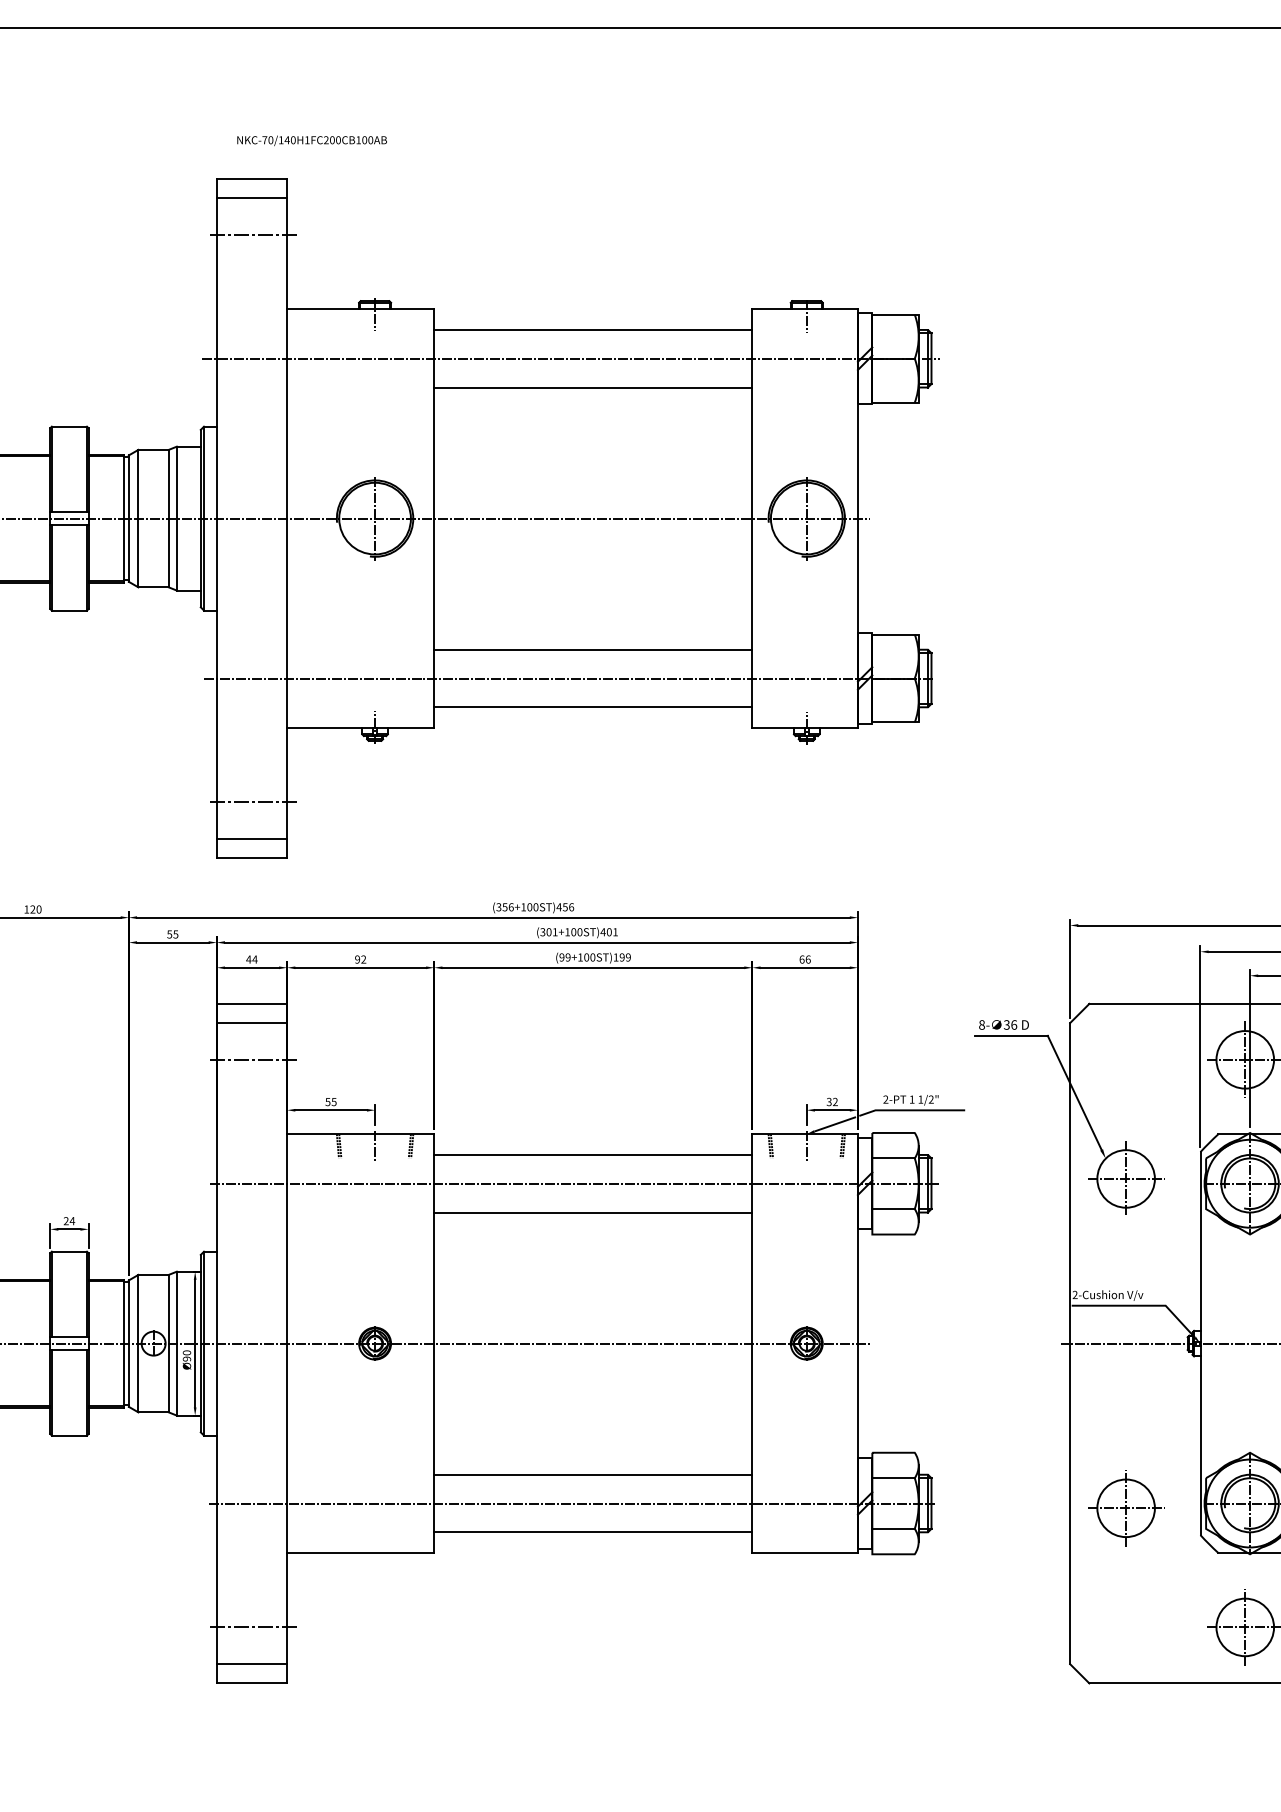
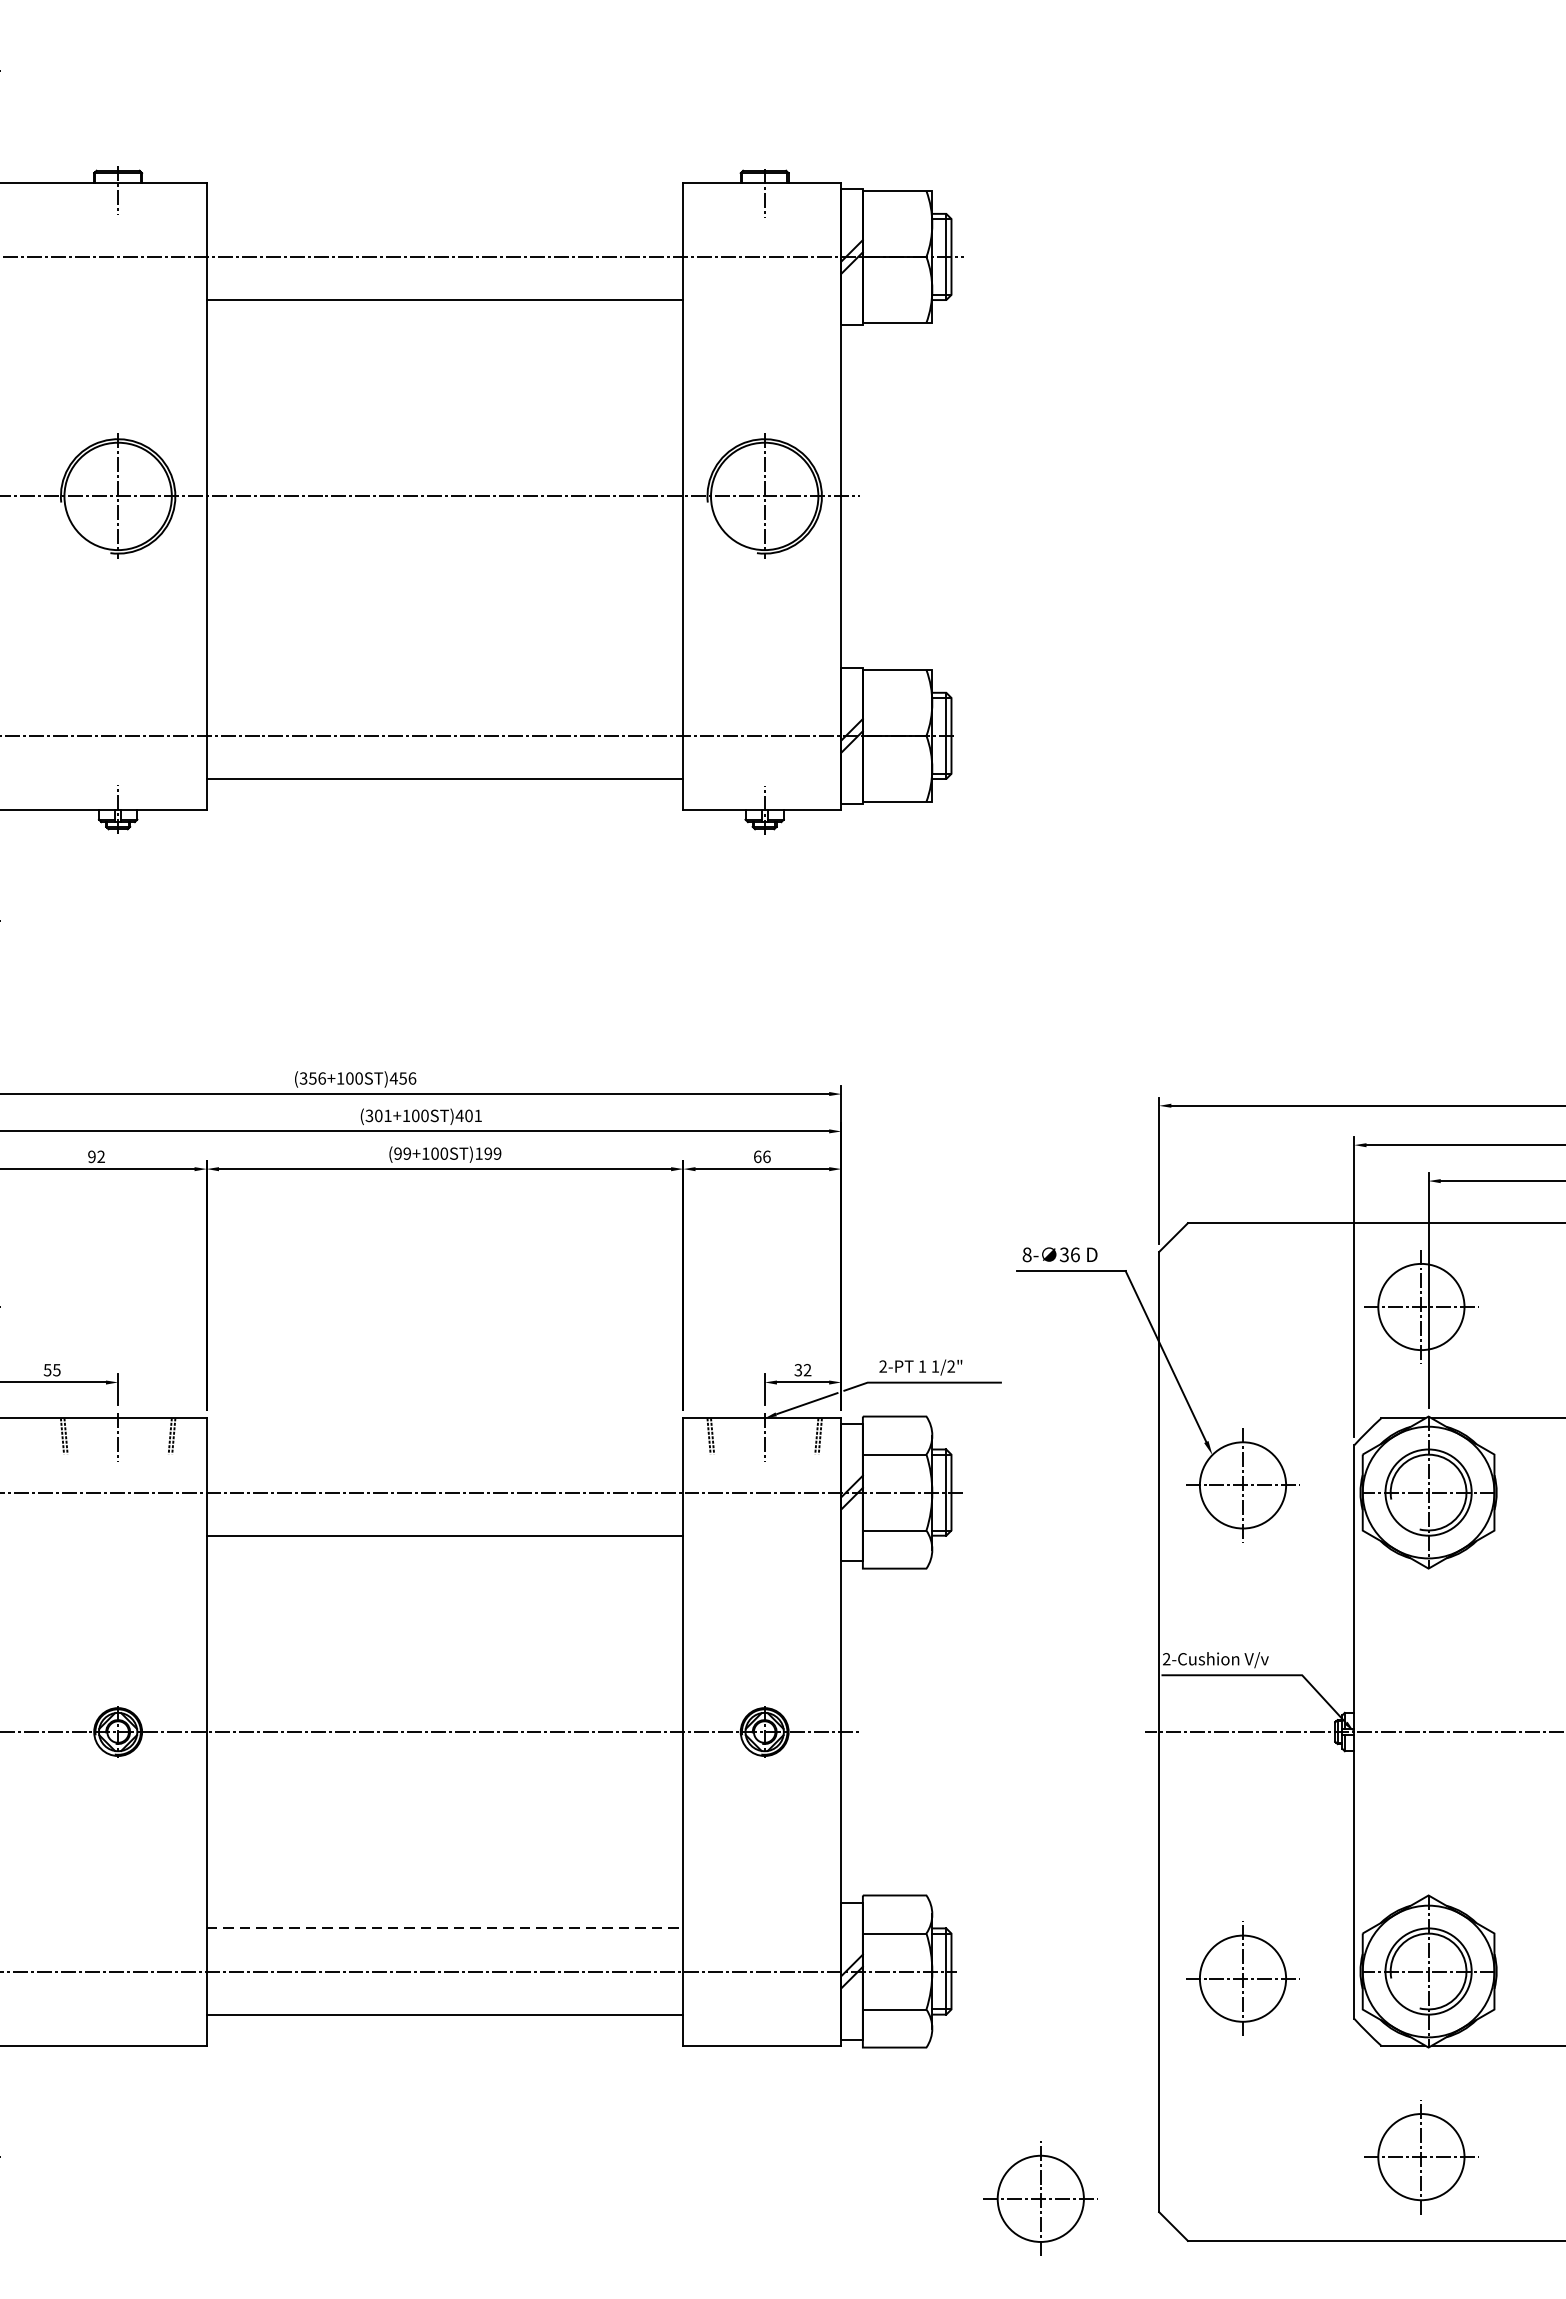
line: (593, 329) -> (445, 213), removed
line: (593, 649) -> (445, 692), removed
line: (593, 1154) -> (445, 1448), removed
line: (593, 1474) -> (445, 1928), solid -> dashed
part: (991, 1655) -> (1041, 2199), added

